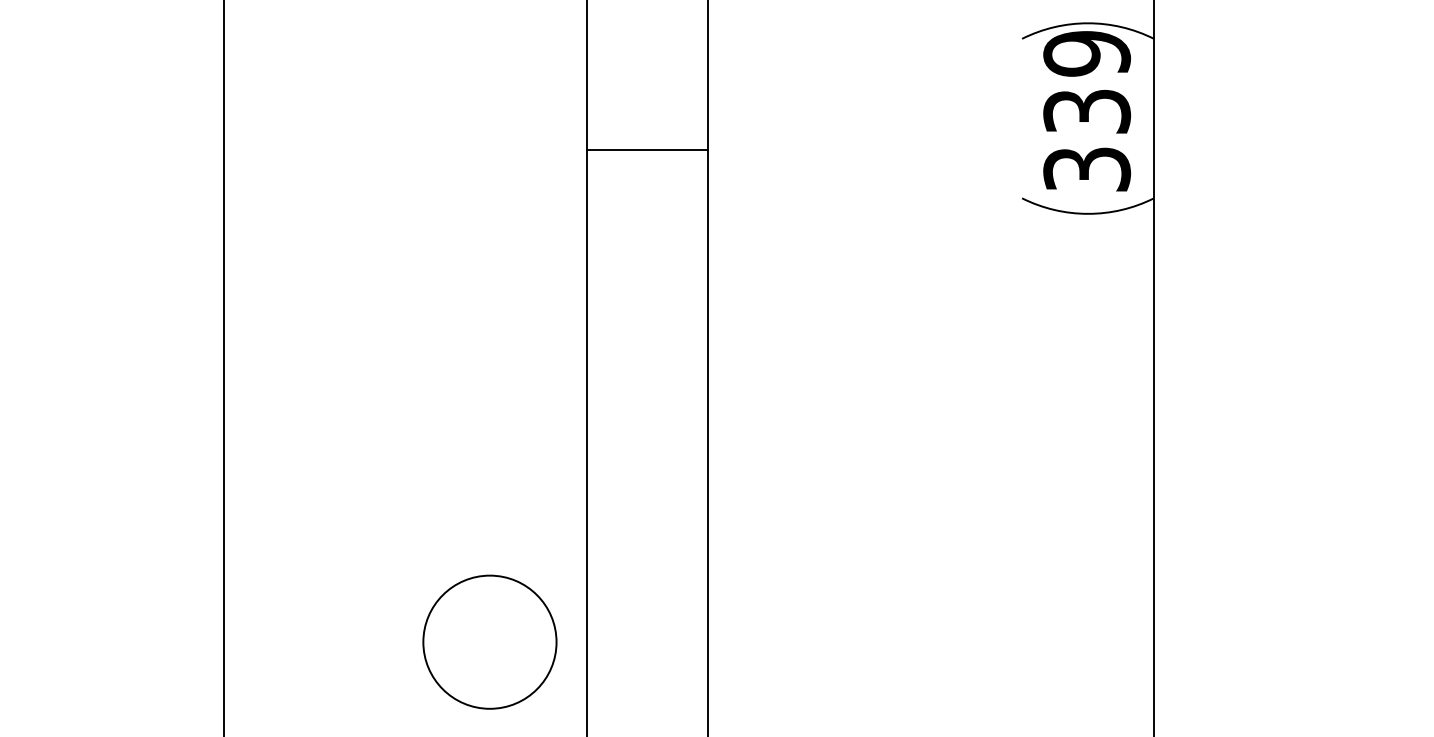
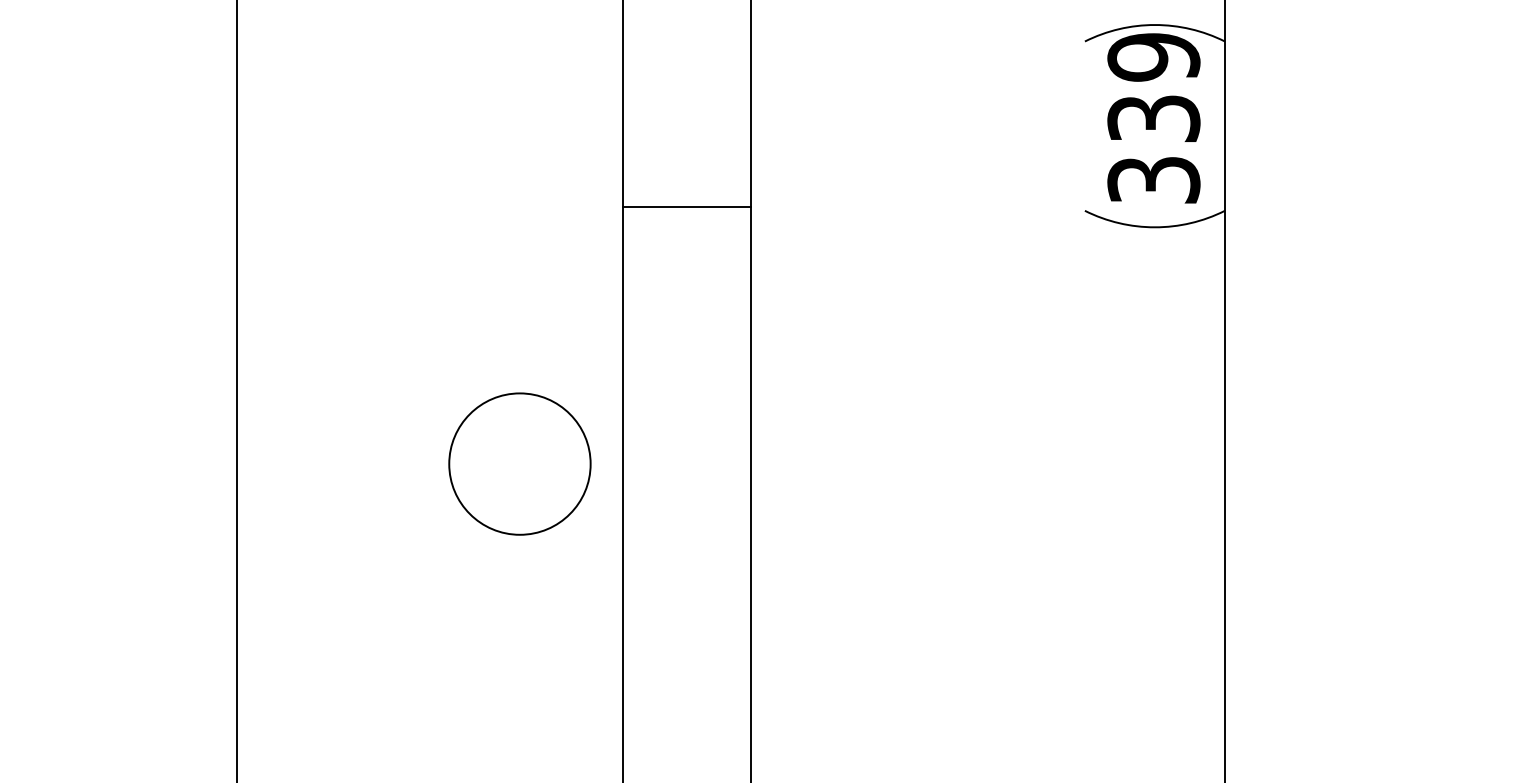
line: (646, 150) -> (686, 207), moved
circle: (489, 641) -> (519, 463), moved

